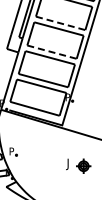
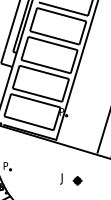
line: (60, 22) -> (54, 37), dashed -> solid
line: (52, 51) -> (46, 66), dashed -> solid
part: (83, 165) -> (77, 180), size x0.62

